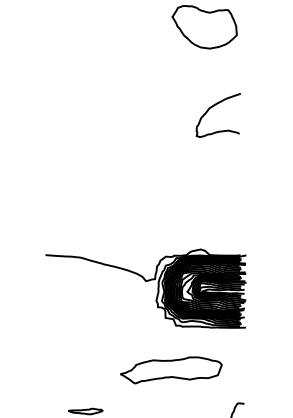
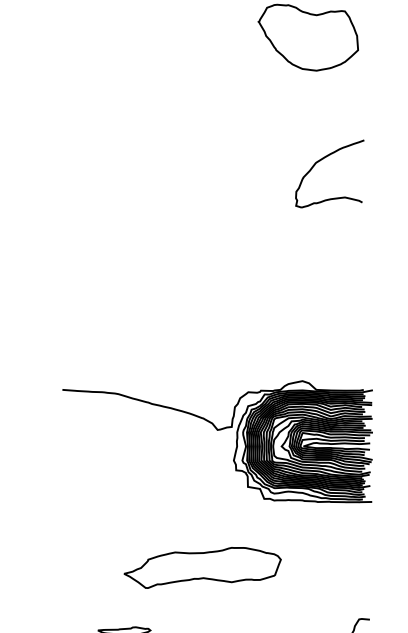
part: (171, 370) -> (203, 568), moved

